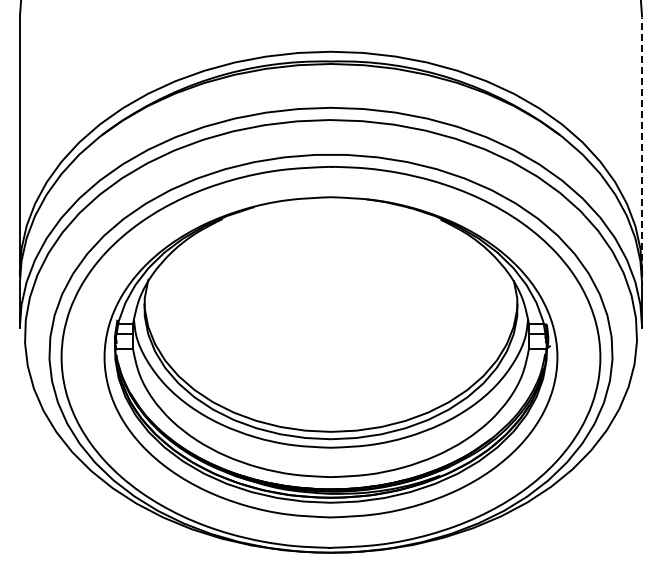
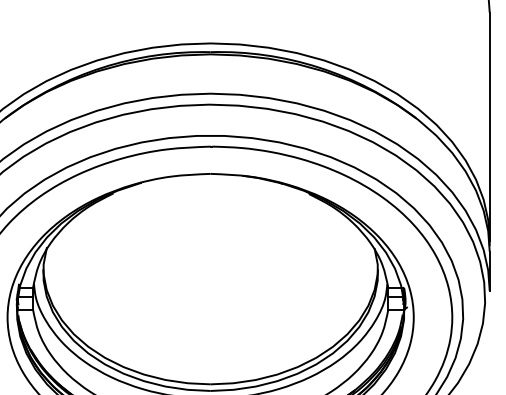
line: (642, 144) -> (490, 126), dashed -> solid

